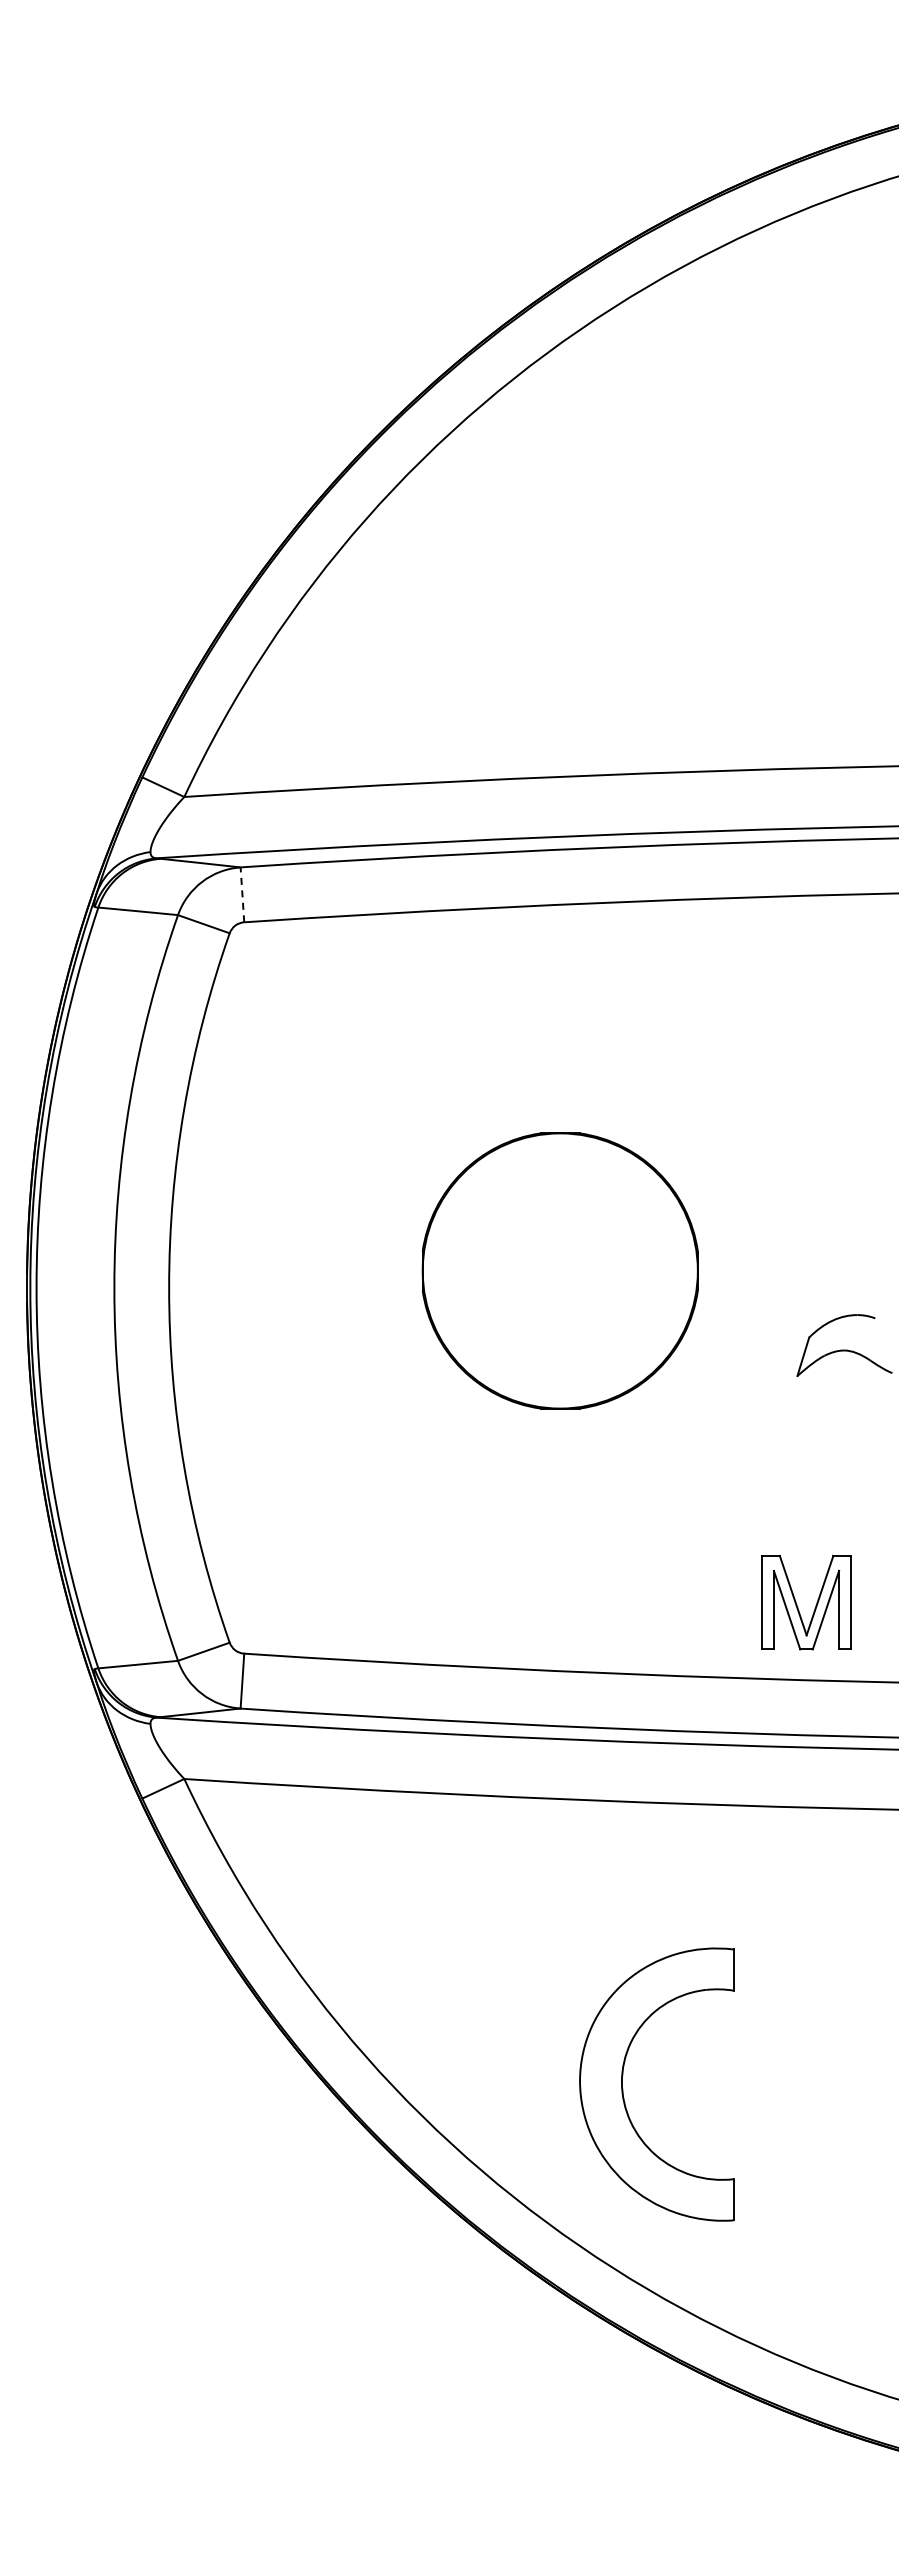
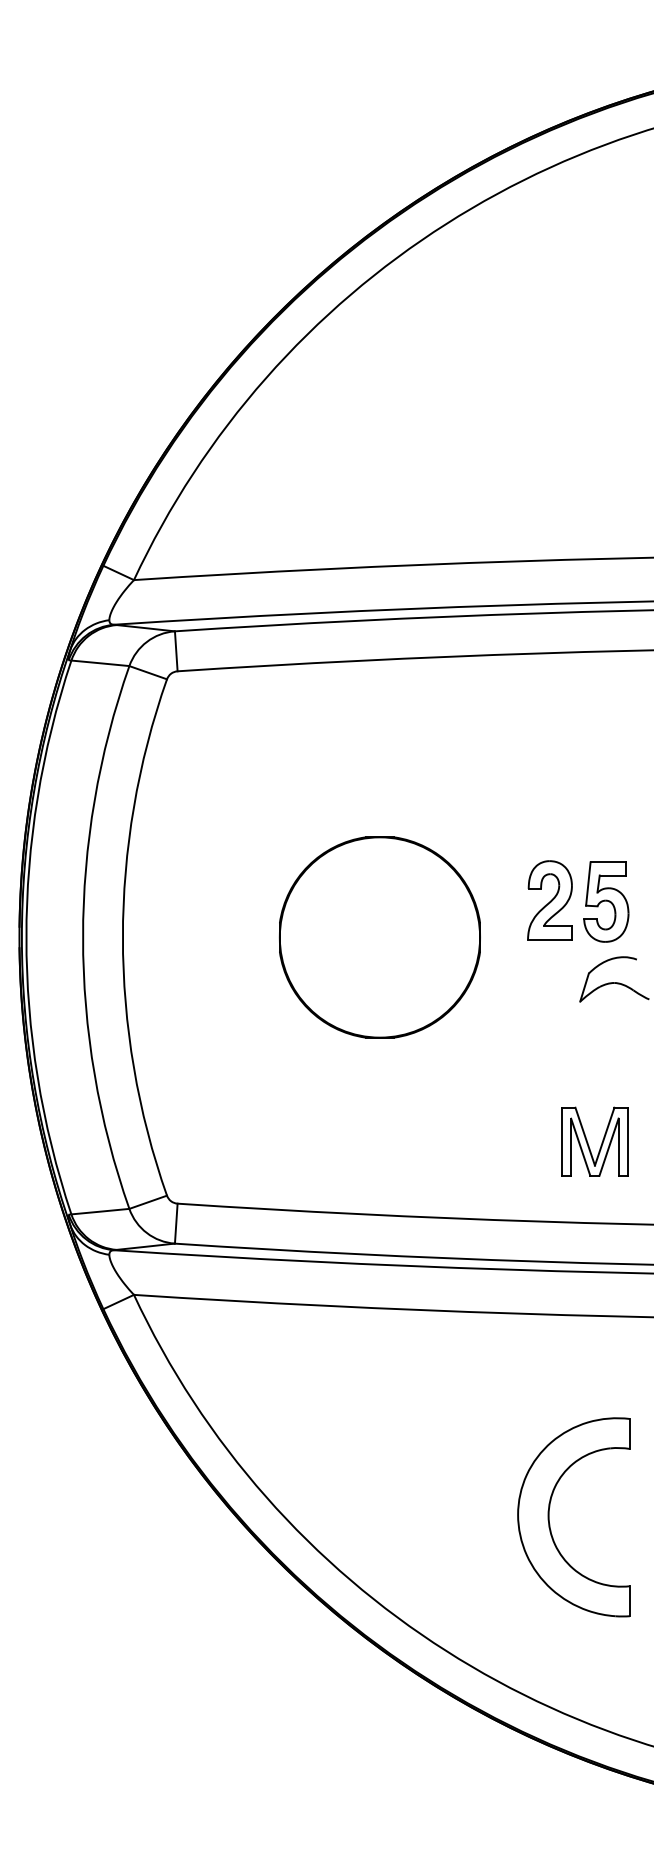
line: (242, 894) -> (176, 651), dashed -> solid
part: (755, 1236) -> (549, 900), added
part: (832, 1239) -> (605, 902), added
part: (559, 1270) -> (379, 937), moved
part: (797, 1604) -> (588, 1143), moved
part: (623, 2088) -> (549, 1520), moved

